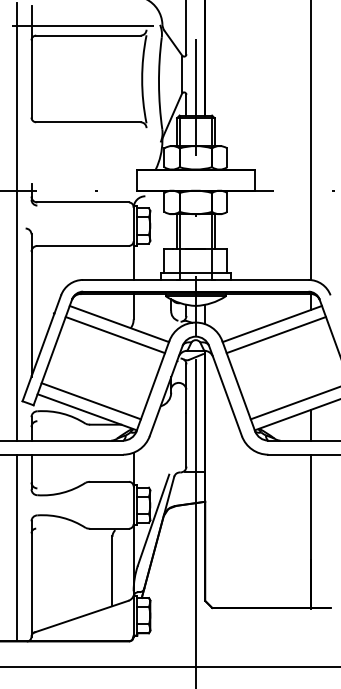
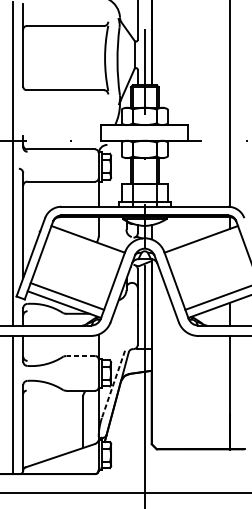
line: (82, 26) -> (60, 19), removed
line: (115, 335) -> (85, 247), removed
line: (275, 335) -> (203, 247), removed
line: (109, 481) -> (80, 355), solid -> dashed
line: (153, 520) -> (113, 384), solid -> dashed

